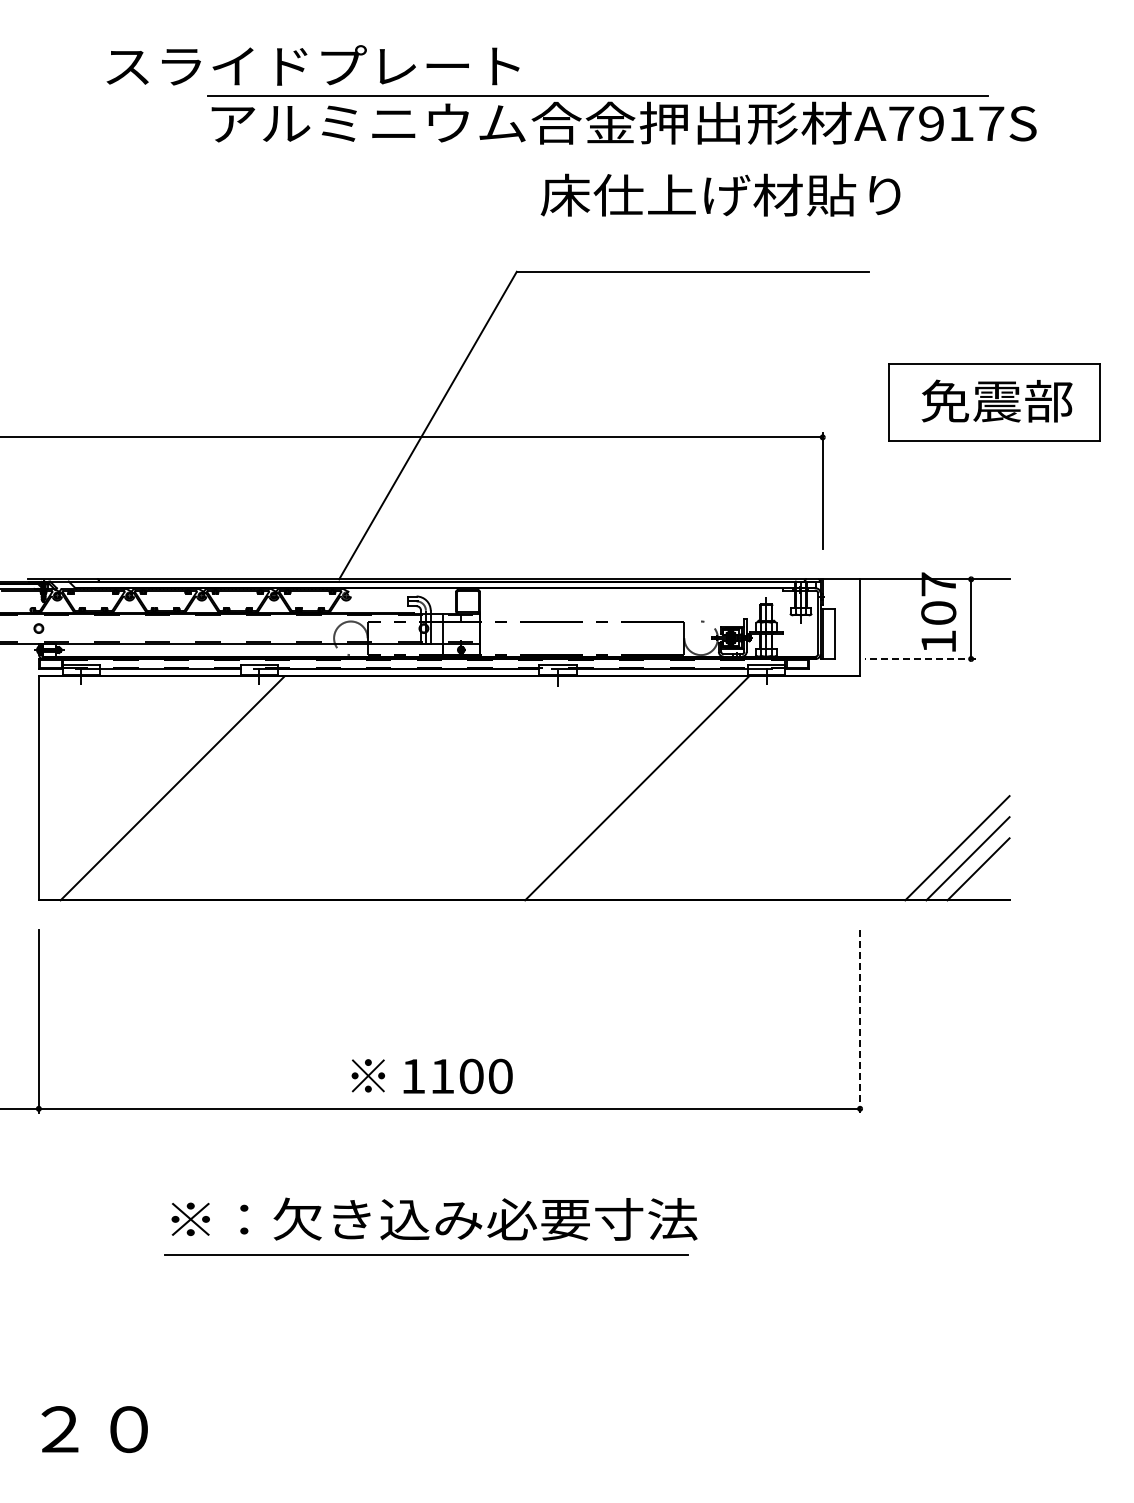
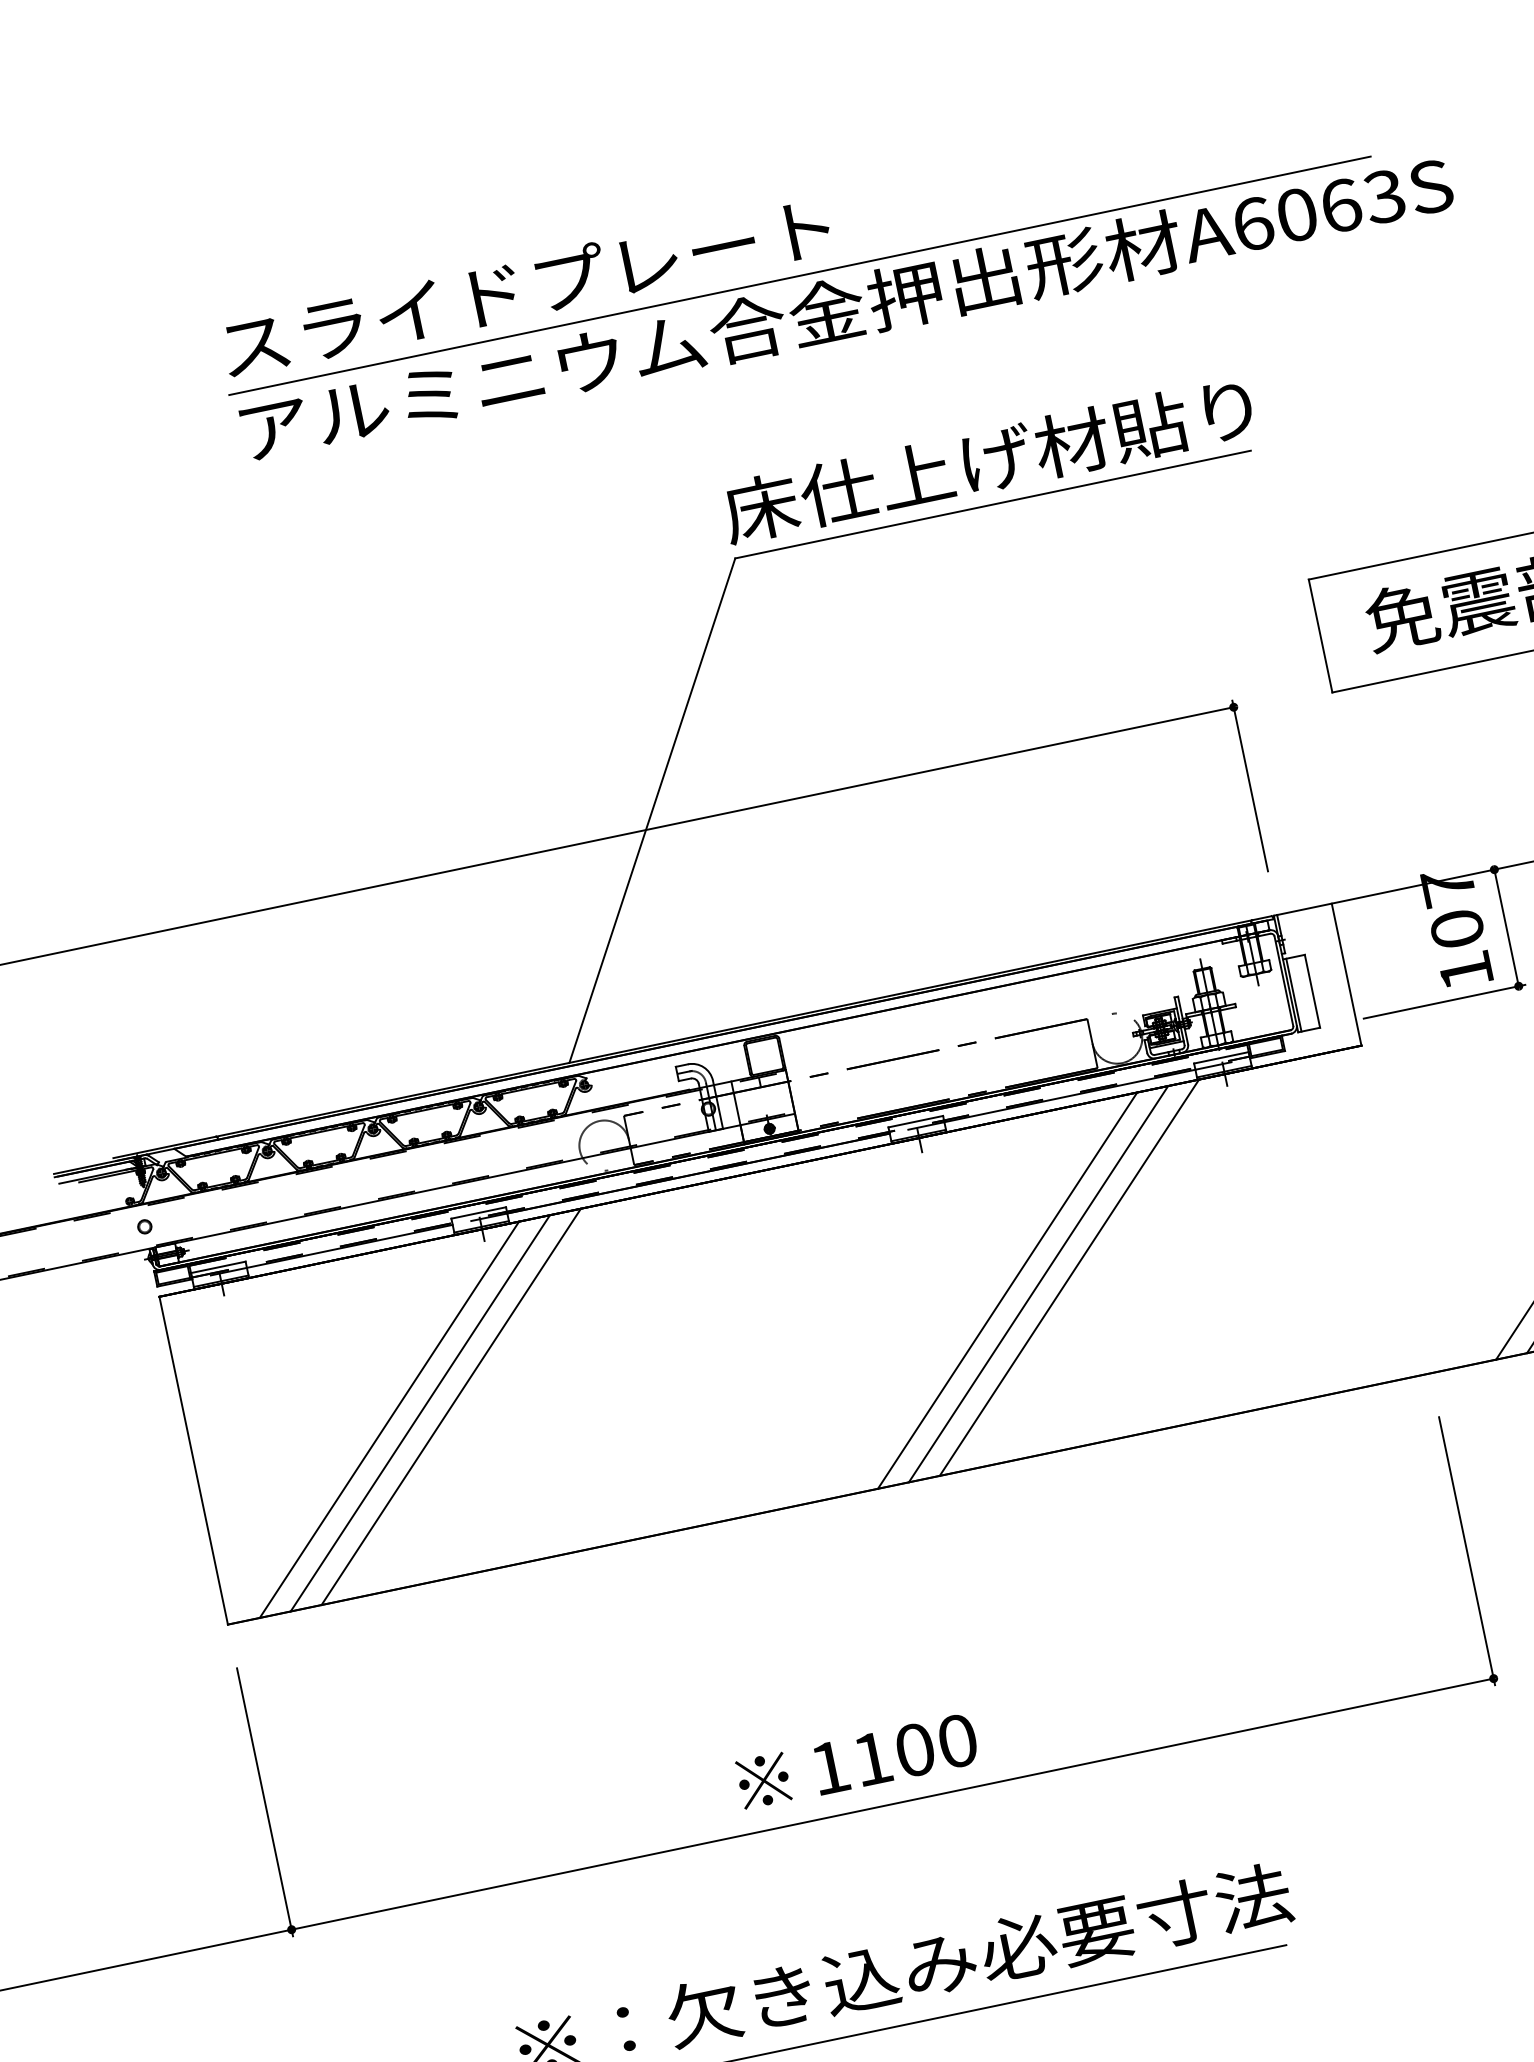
text: (312, 65) -> (525, 287), moved
text: (946, 123) -> (1318, 209), A7917S -> A6063S
text: (720, 194) -> (987, 459), moved
line: (919, 659) -> (1443, 1002), dashed -> solid
line: (193, 788) -> (420, 1413), added
line: (214, 788) -> (450, 1407), added
line: (594, 788) -> (1007, 1290), added
line: (616, 788) -> (1039, 1284), added
line: (860, 1021) -> (1467, 1550), dashed -> solid

